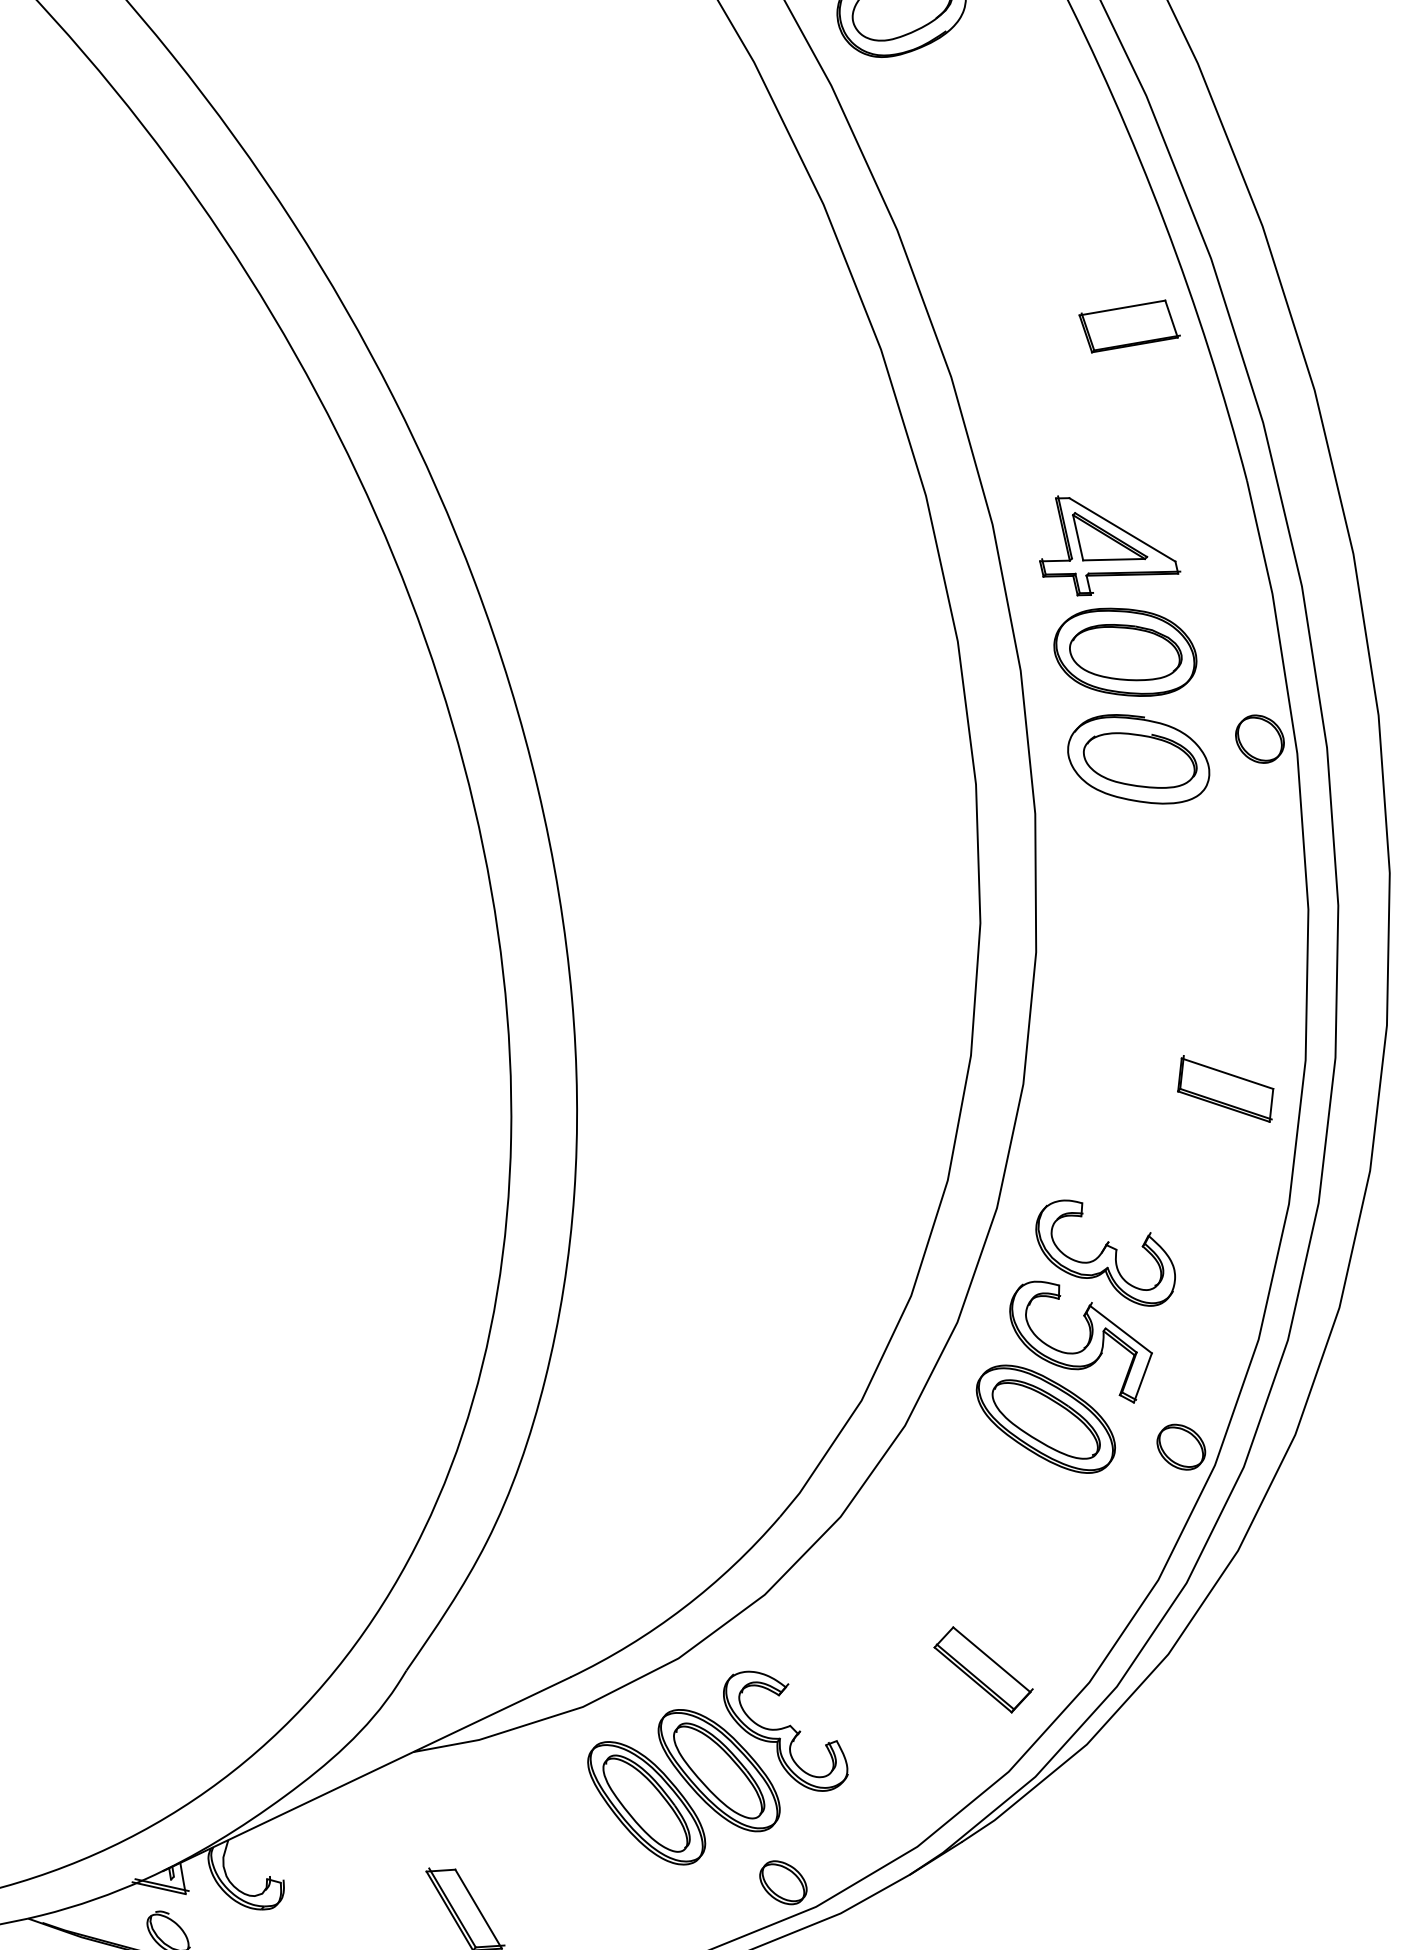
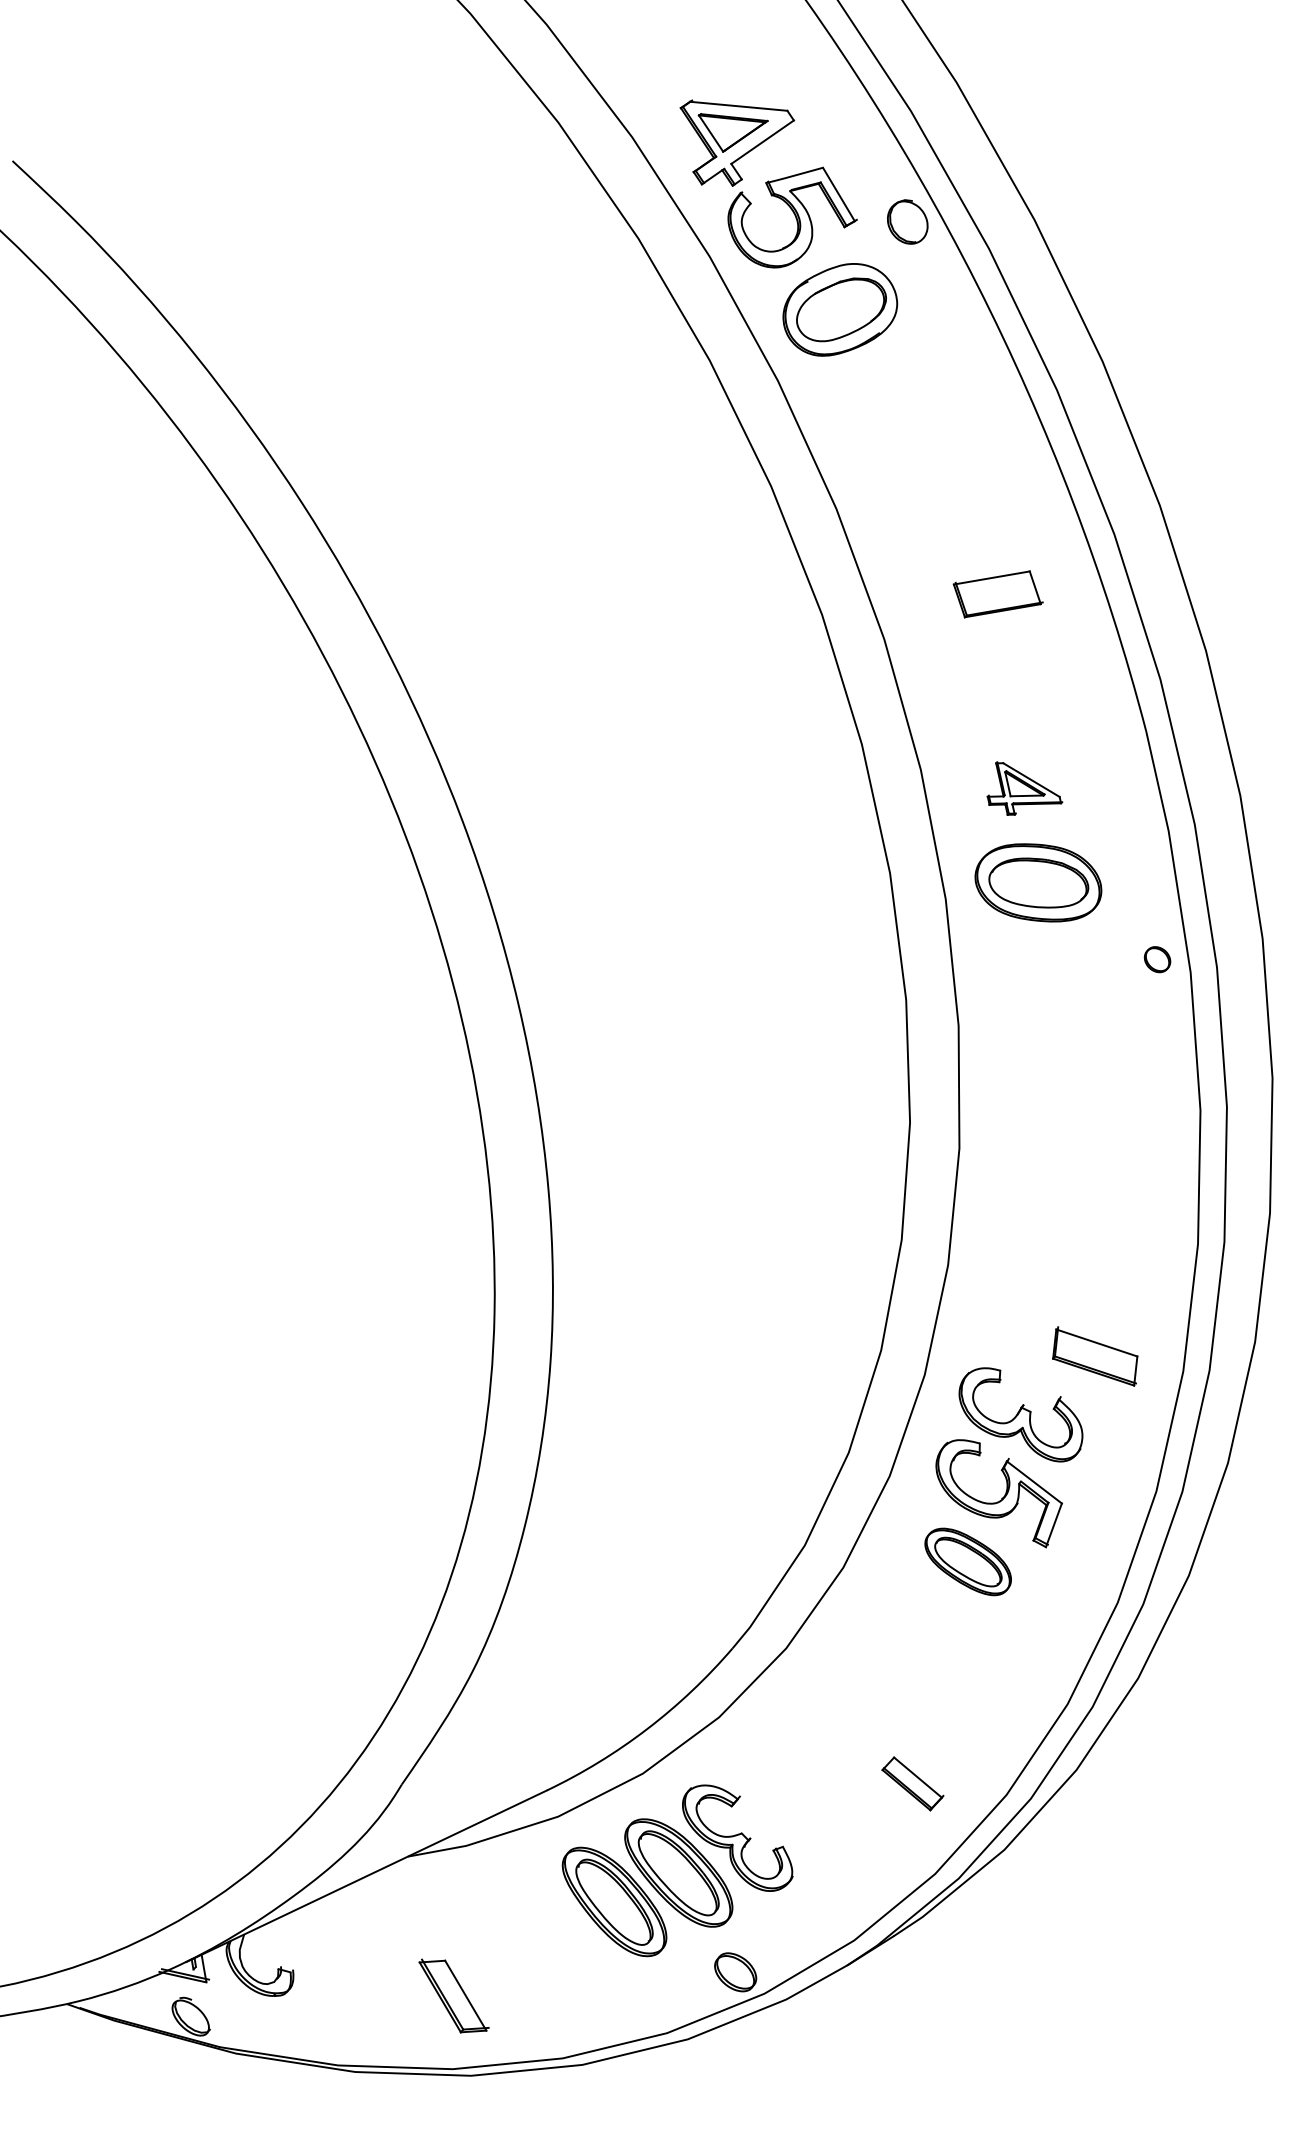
part: (1128, 326) -> (997, 594), moved
part: (1109, 545) -> (1024, 788), size x0.6
part: (1259, 738) -> (1157, 959), size x0.6
part: (1137, 759) -> (1049, 977), removed
part: (1225, 1088) -> (1095, 1356), moved
part: (1046, 1418) -> (968, 1561), size x0.7
part: (1180, 1447) -> (1087, 1586), removed
part: (983, 1669) -> (912, 1783), size x0.7

